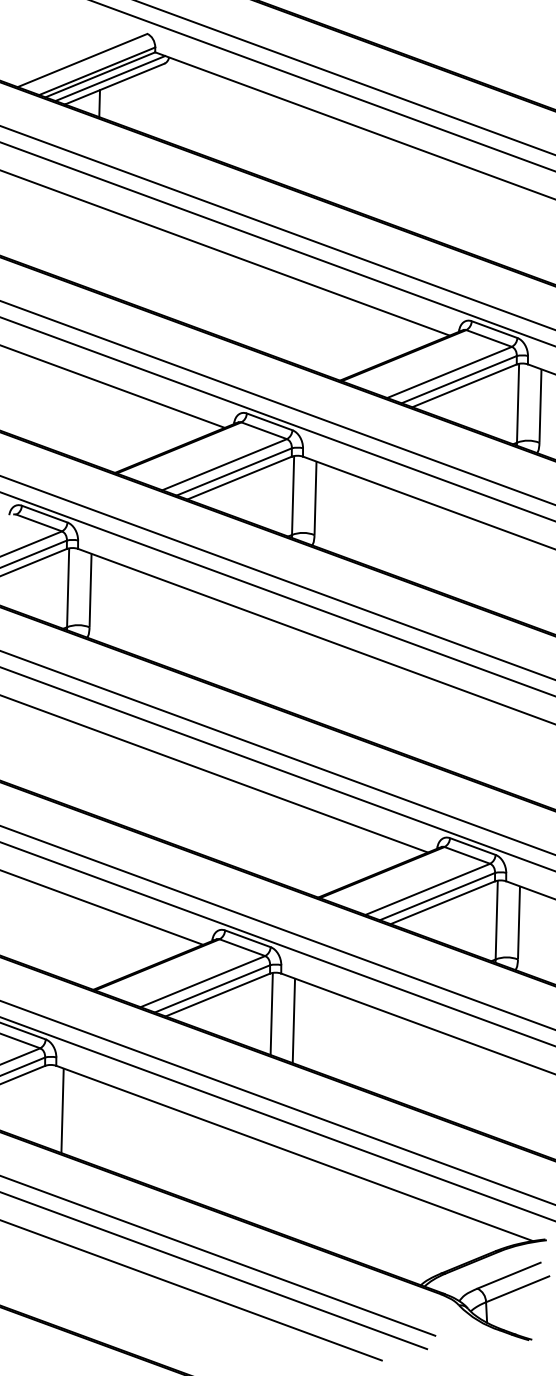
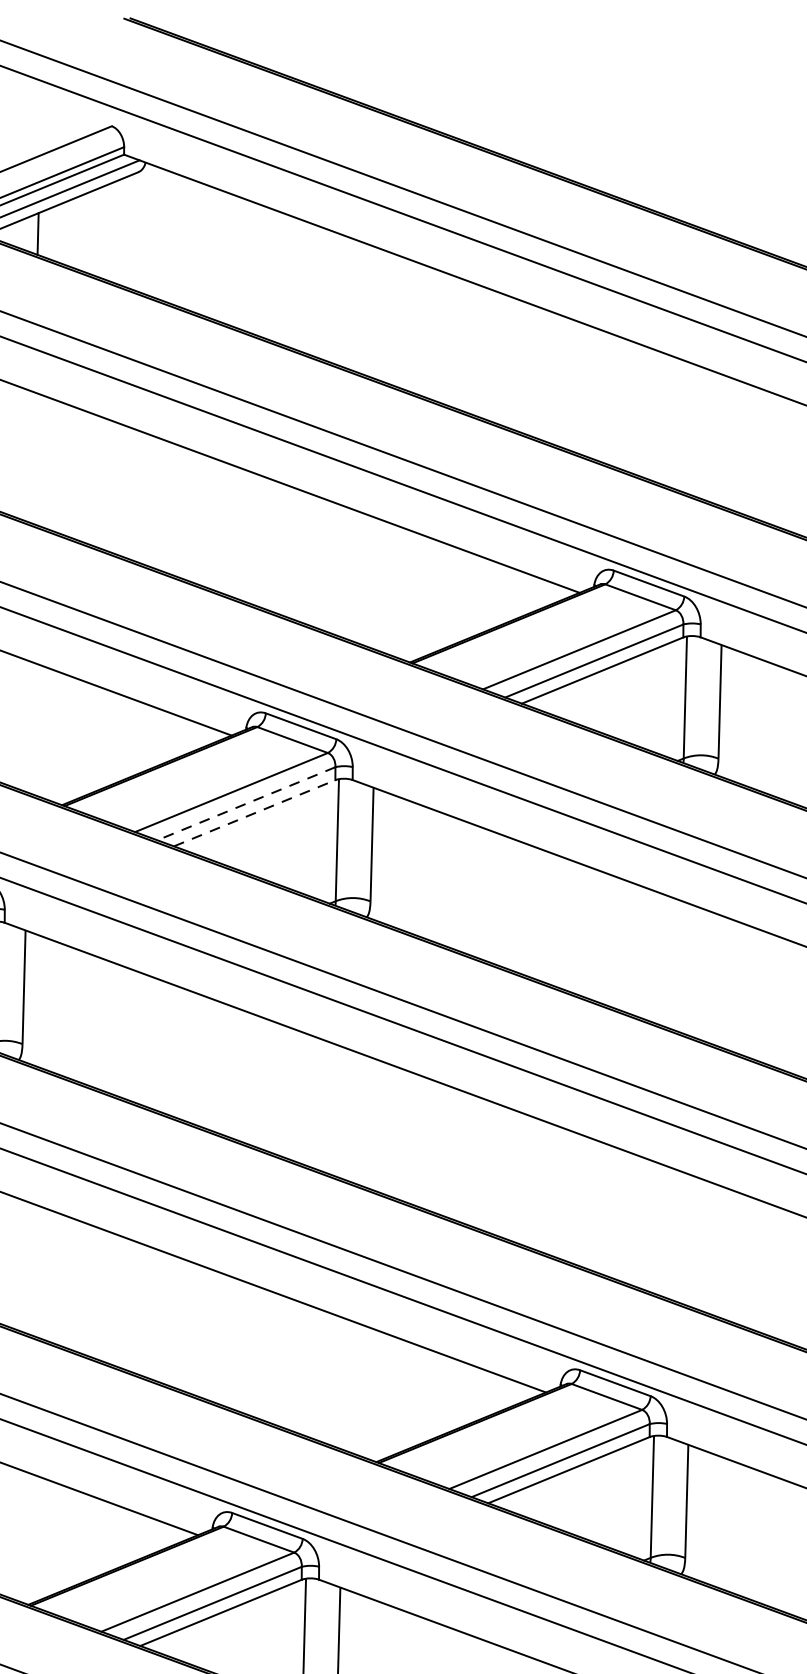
line: (233, 472) -> (245, 804), solid -> dashed
line: (240, 477) -> (256, 812), solid -> dashed

